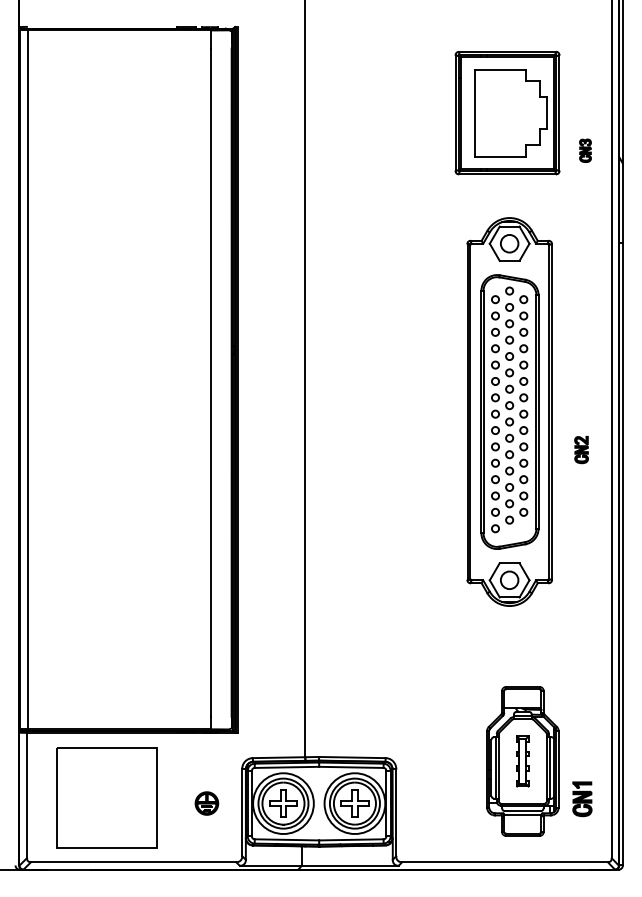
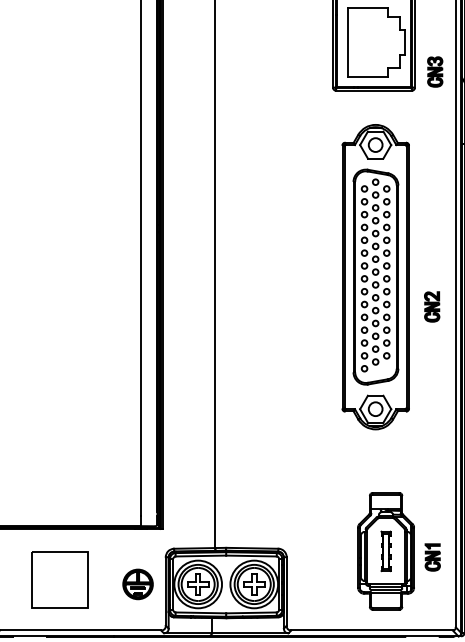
part: (585, 150) -> (435, 71), size x1.67
part: (581, 449) -> (432, 306), size x1.43
part: (106, 797) -> (59, 579), size x0.71
part: (582, 799) -> (432, 557), moved
part: (206, 803) -> (137, 584), size x1.67

